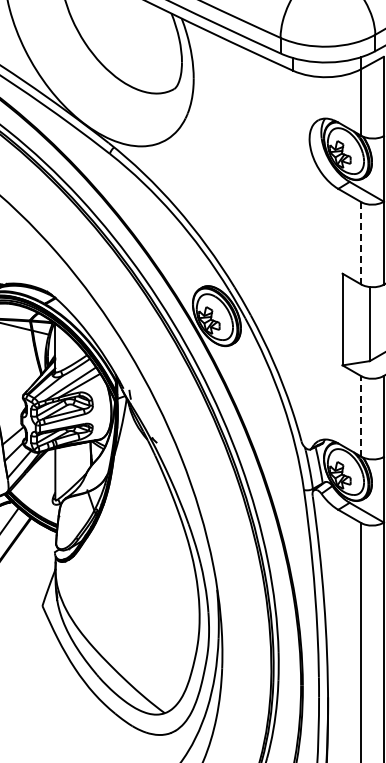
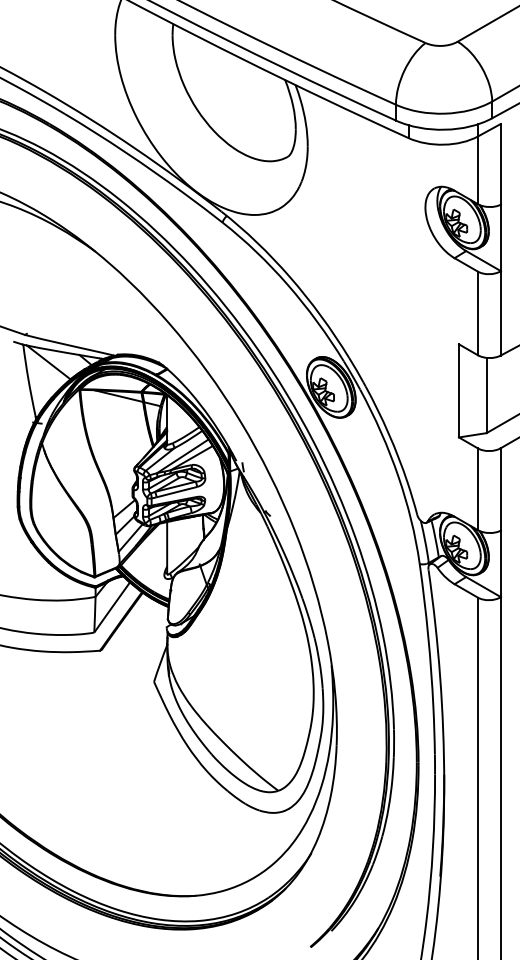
line: (360, 243) -> (477, 313), dashed -> solid
line: (360, 416) -> (477, 489), dashed -> solid

